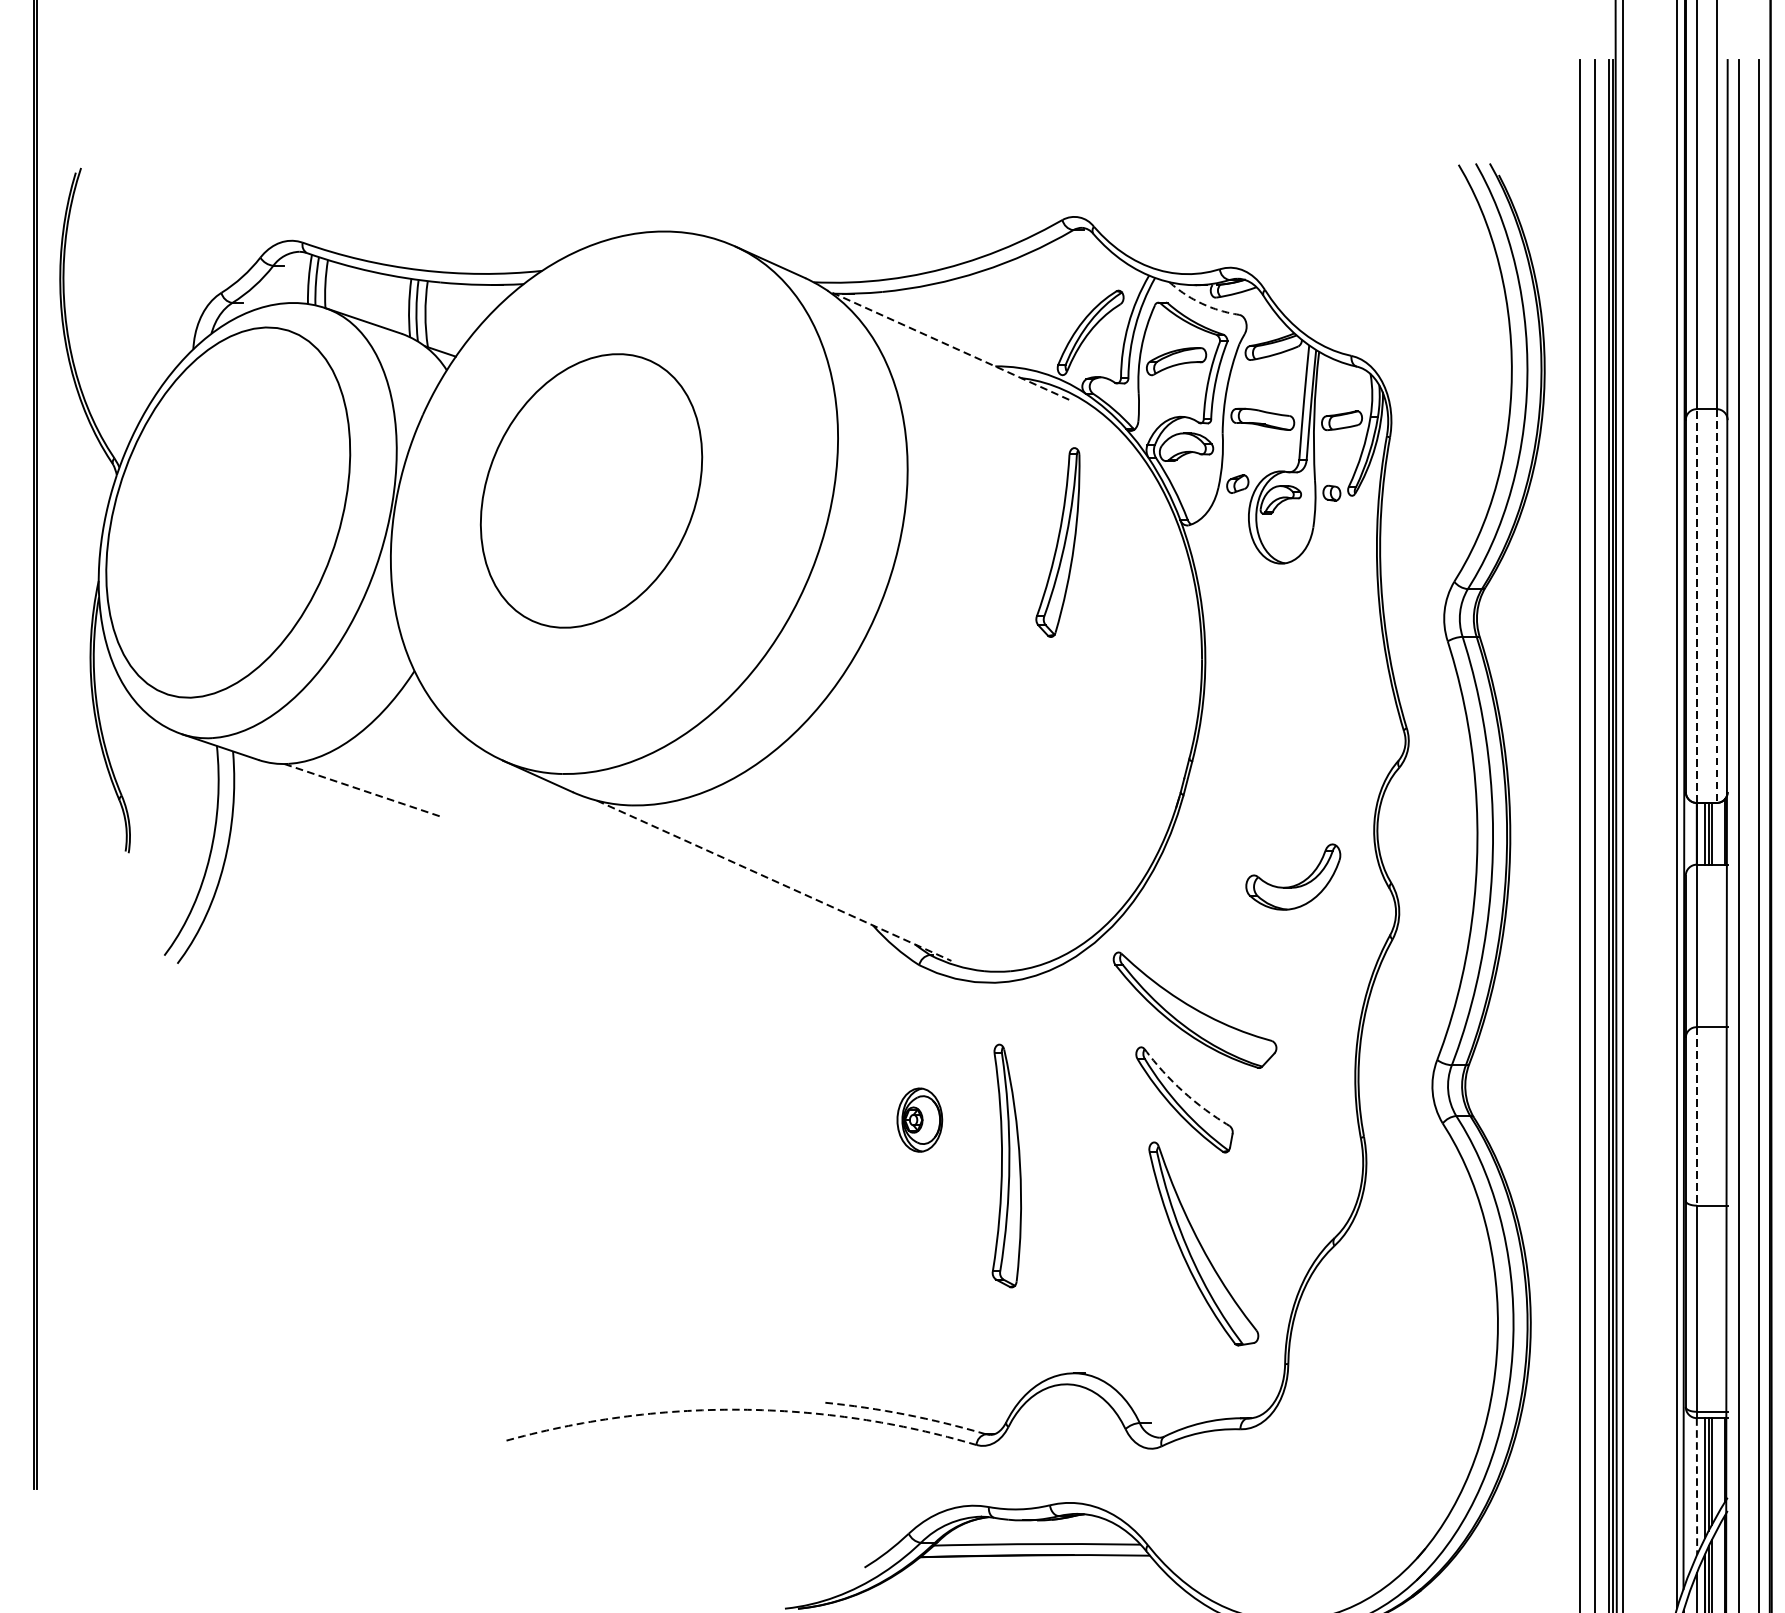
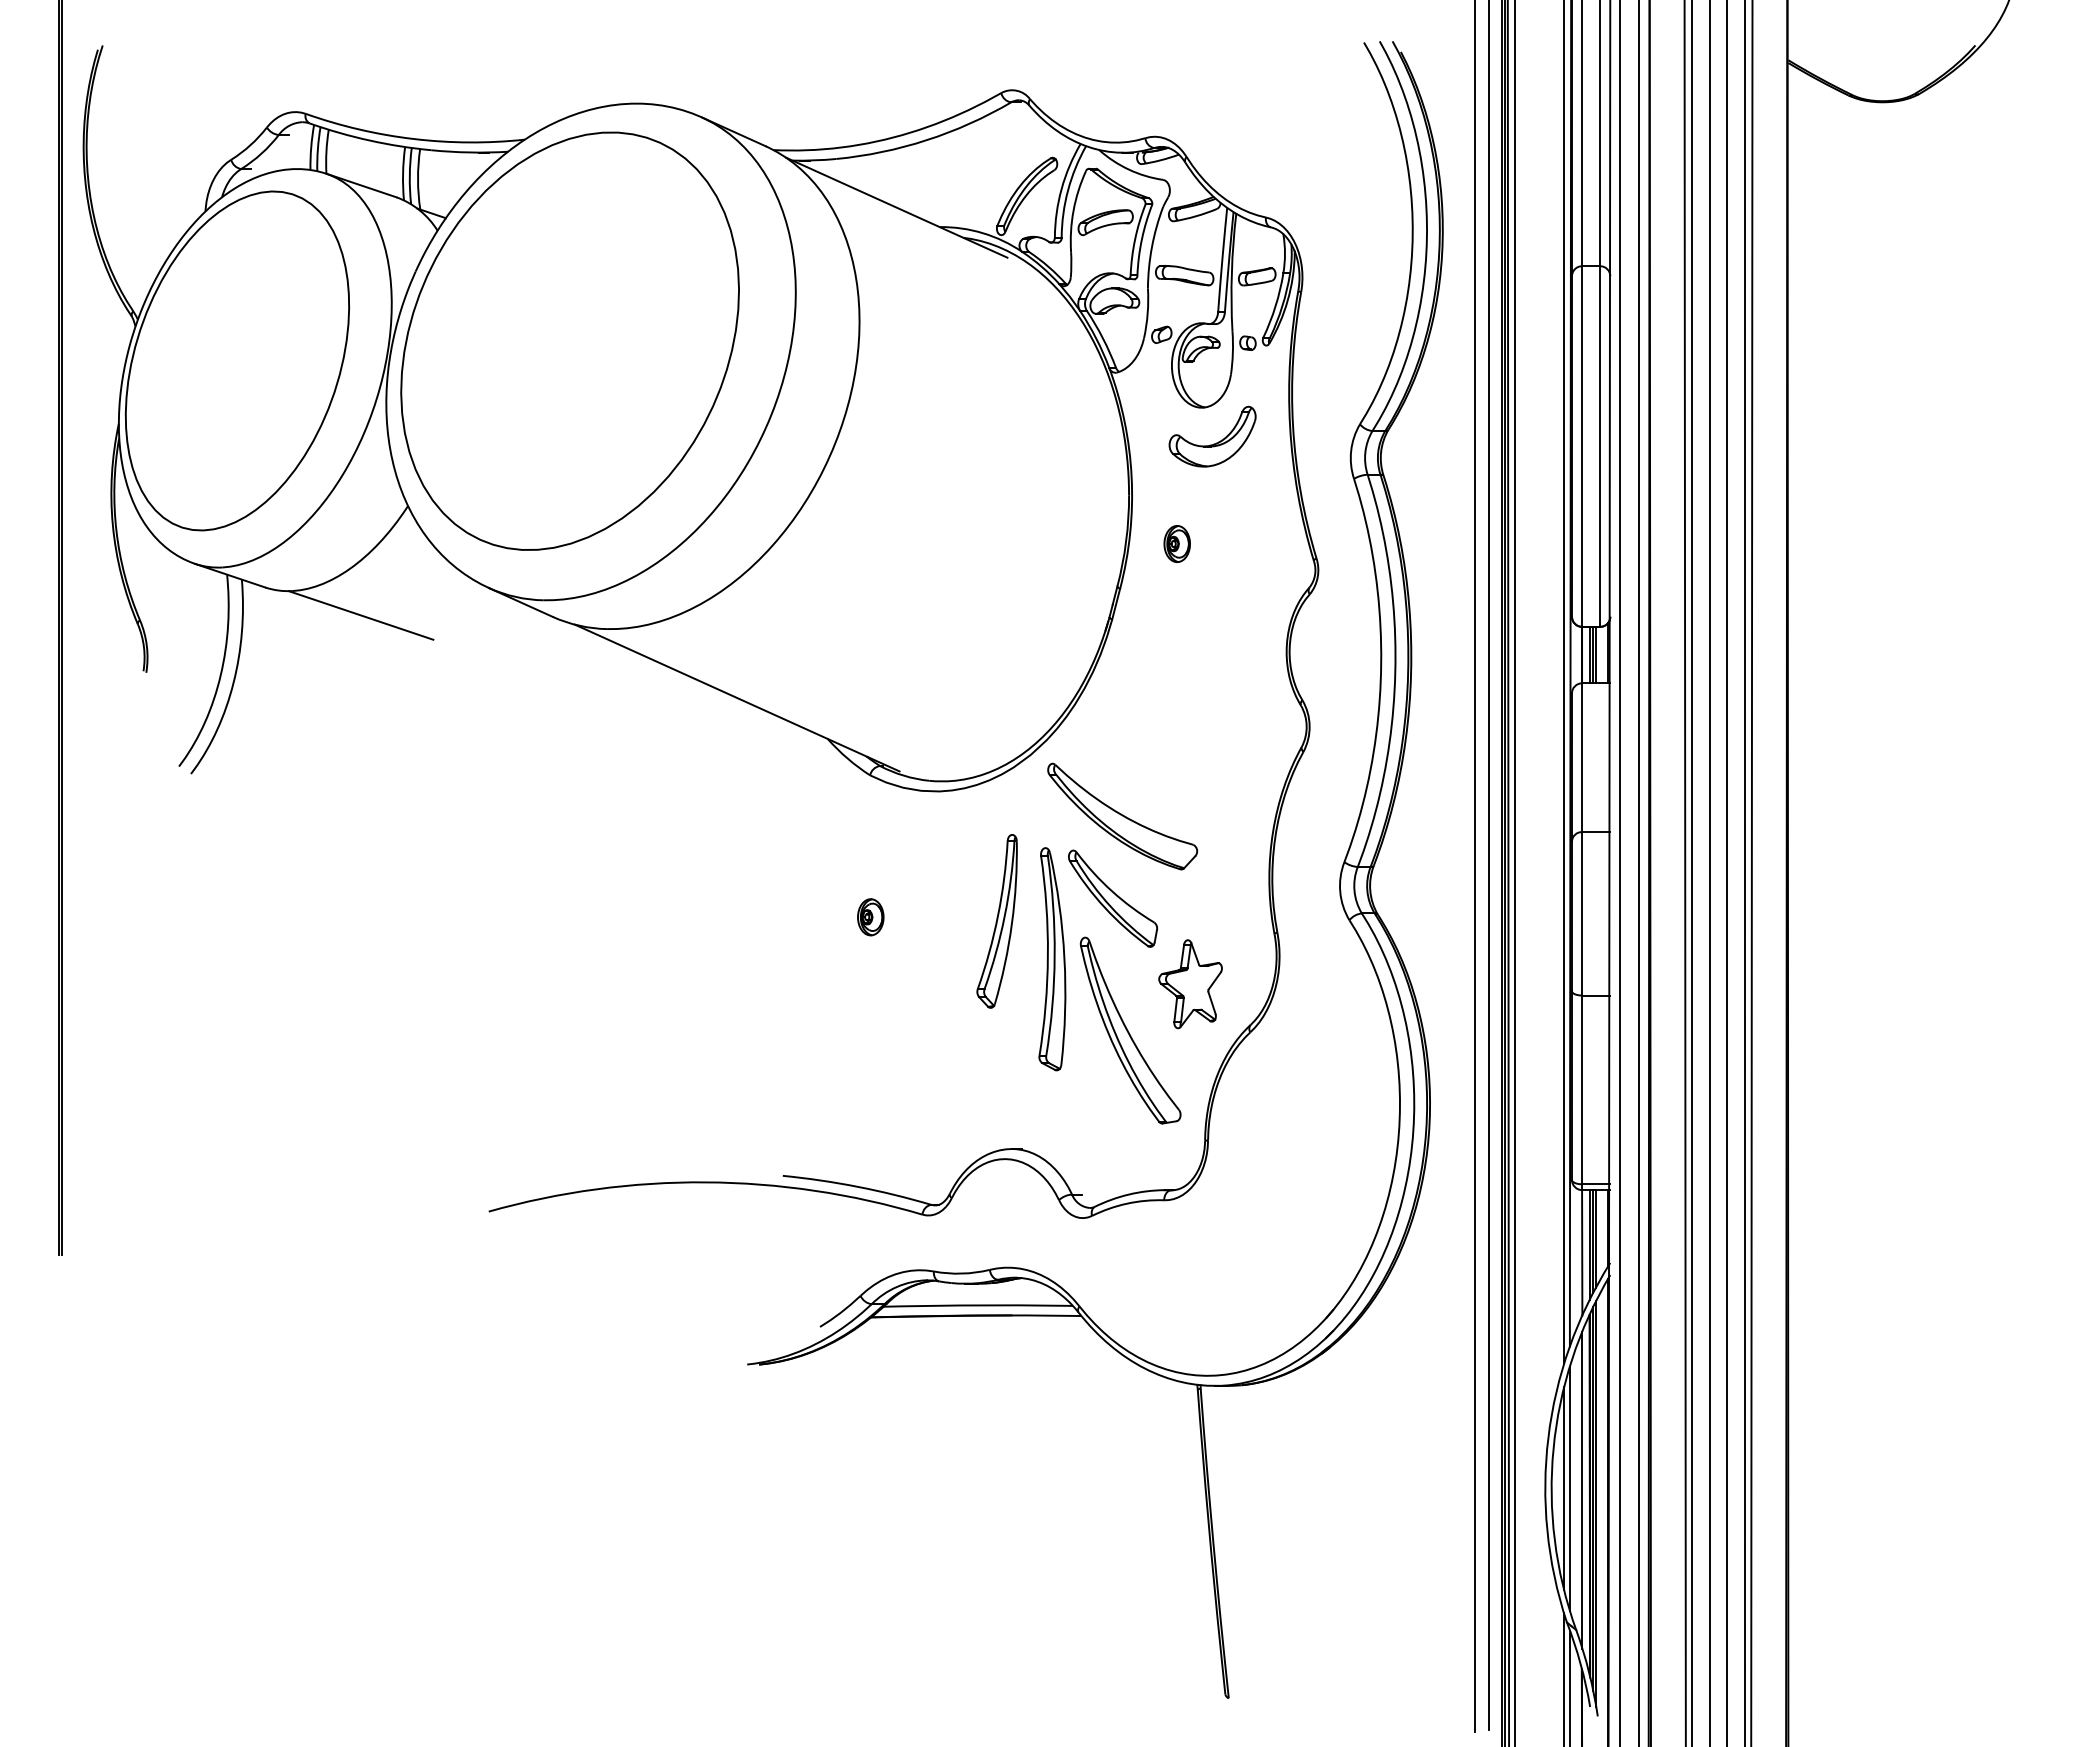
arc: (1202, 303) -> (1129, 169), dashed -> solid
line: (948, 344) -> (896, 207), dashed -> solid
part: (590, 490) -> (569, 340), size x1.67
part: (1057, 542) -> (996, 921), moved
line: (1697, 606) -> (1582, 446), dashed -> solid
line: (1716, 607) -> (1600, 447), dashed -> solid
part: (1253, 711) -> (1176, 543), added
line: (363, 790) -> (361, 615), dashed -> solid
line: (774, 881) -> (737, 698), dashed -> solid
part: (1294, 884) -> (1213, 443), moved
arc: (1182, 1092) -> (1111, 891), dashed -> solid
line: (1697, 1116) -> (1582, 913), dashed -> solid
part: (919, 1120) -> (870, 917), size x0.62
part: (1007, 1166) -> (1052, 959), moved
part: (1269, 1193) -> (1190, 984), added
arc: (739, 1409) -> (705, 1182), dashed -> solid
arc: (905, 1414) -> (857, 1186), dashed -> solid
line: (1697, 1486) -> (1582, 1252), dashed -> solid

